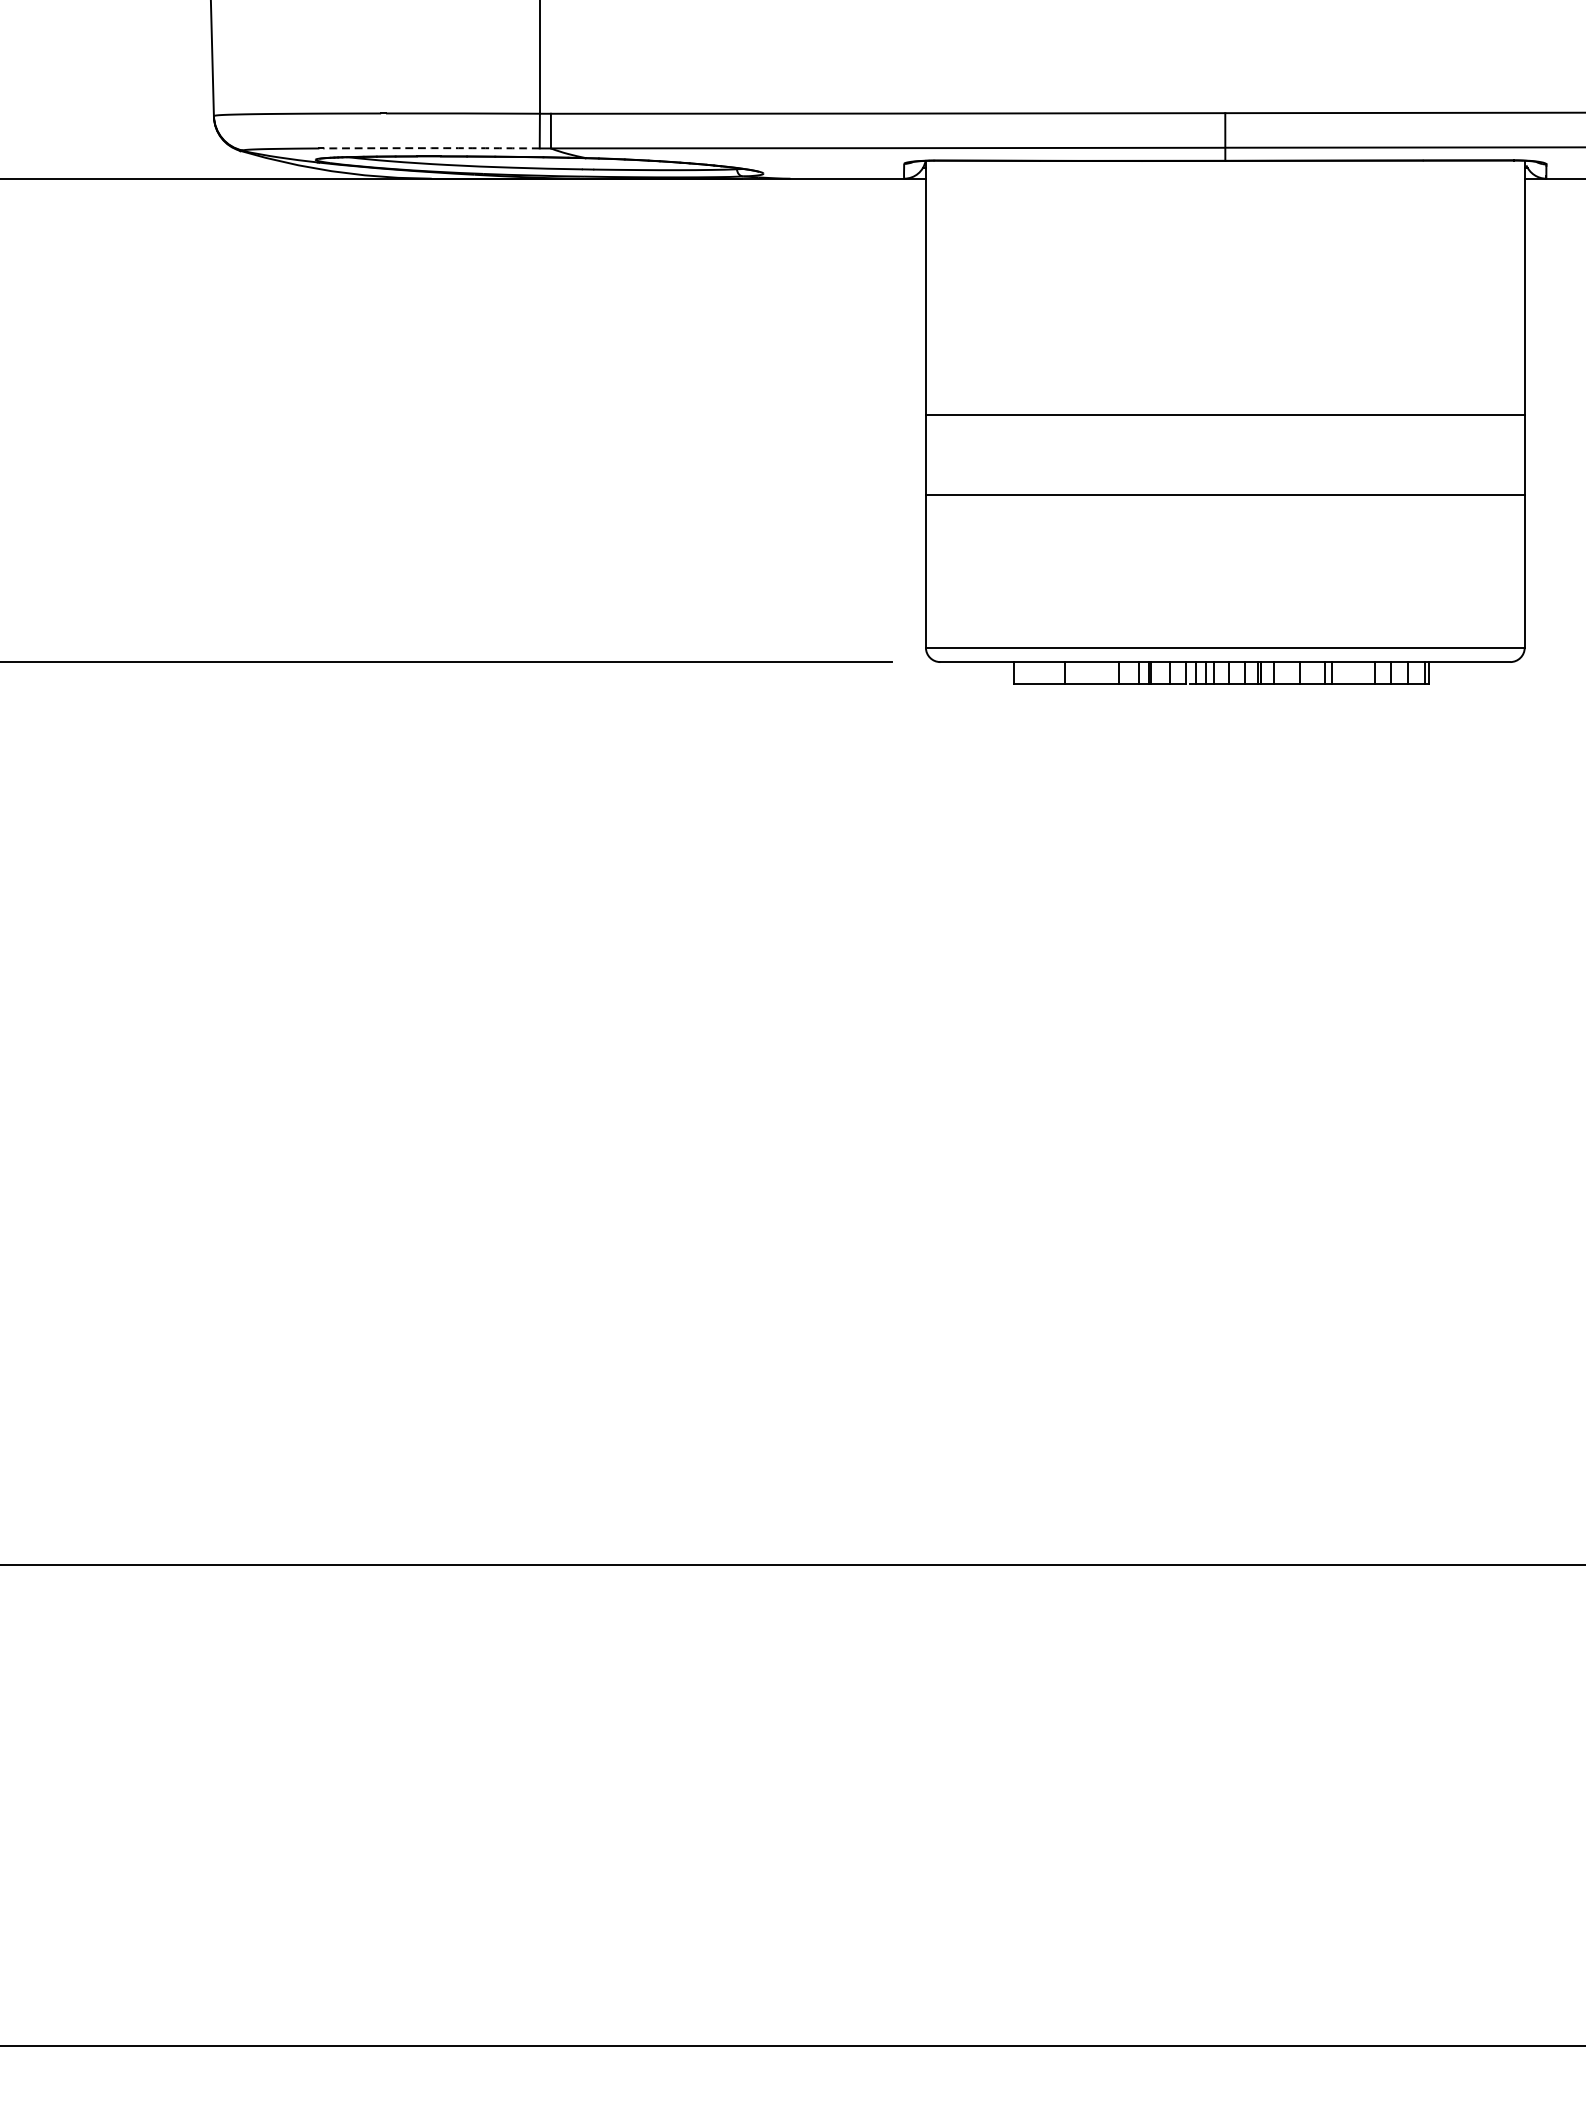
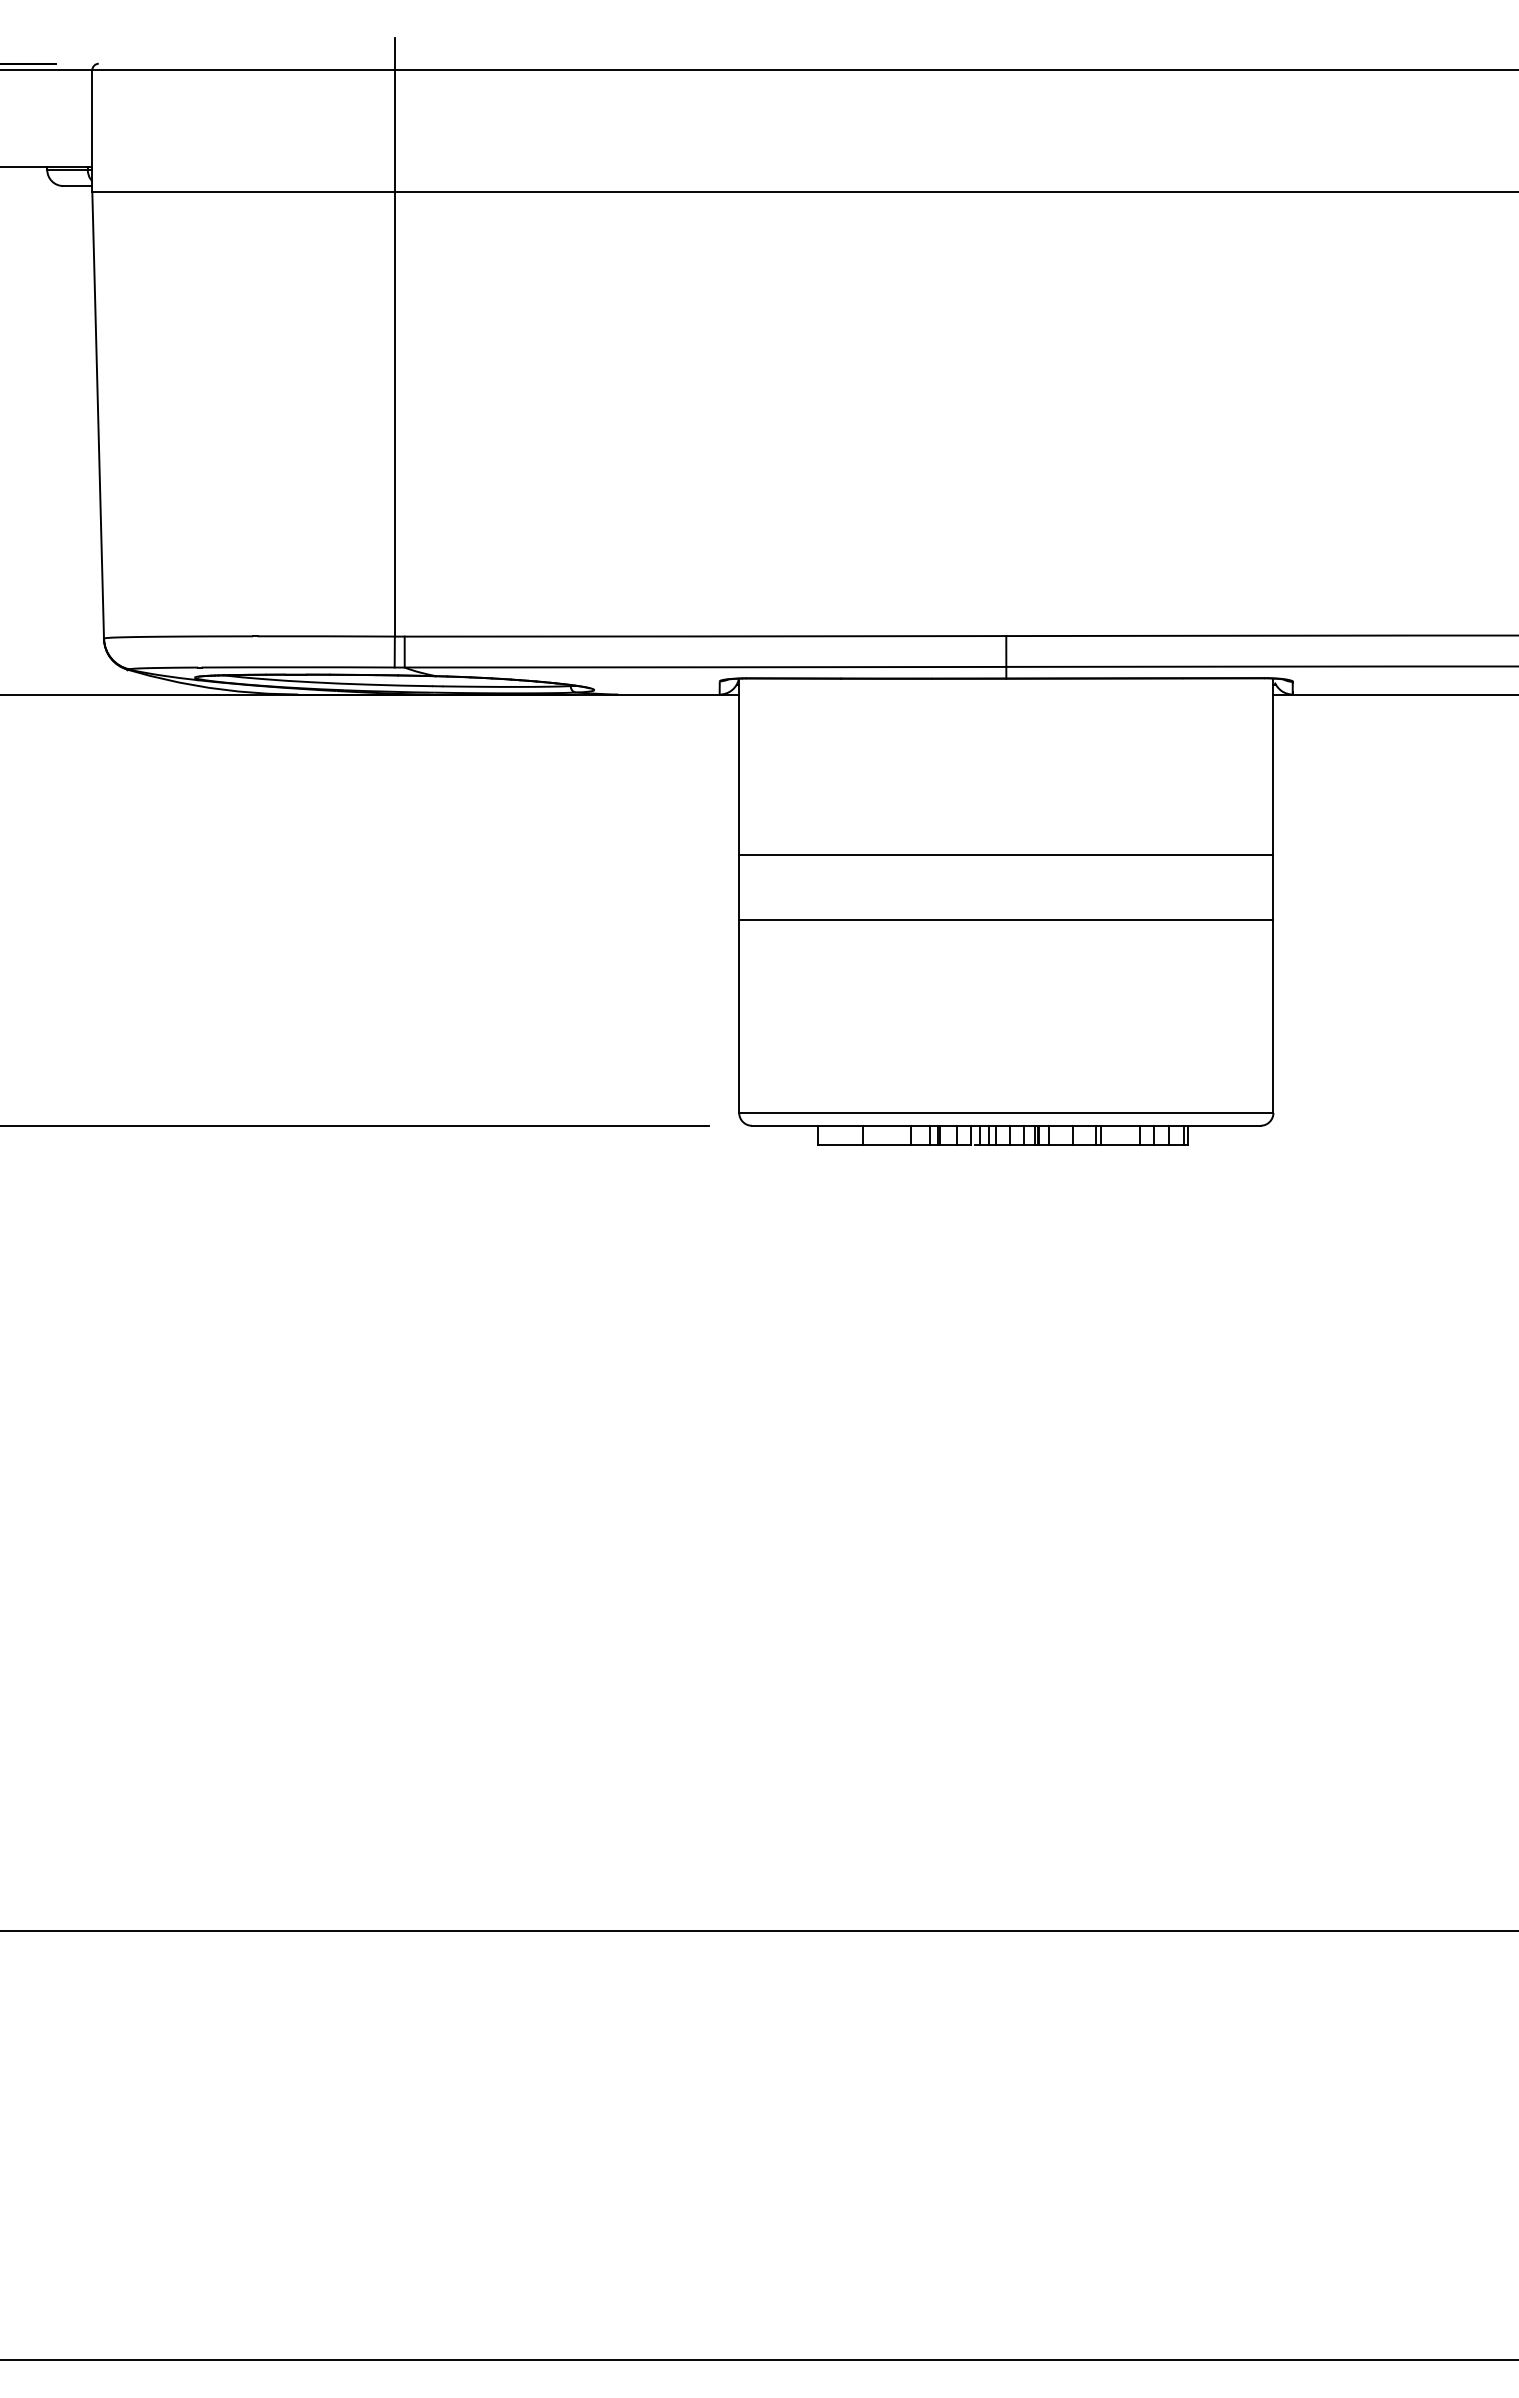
arc: (431, 148) -> (298, 667), dashed -> solid
line: (1225, 415) -> (1006, 855), moved
line: (1225, 494) -> (1006, 919), moved

